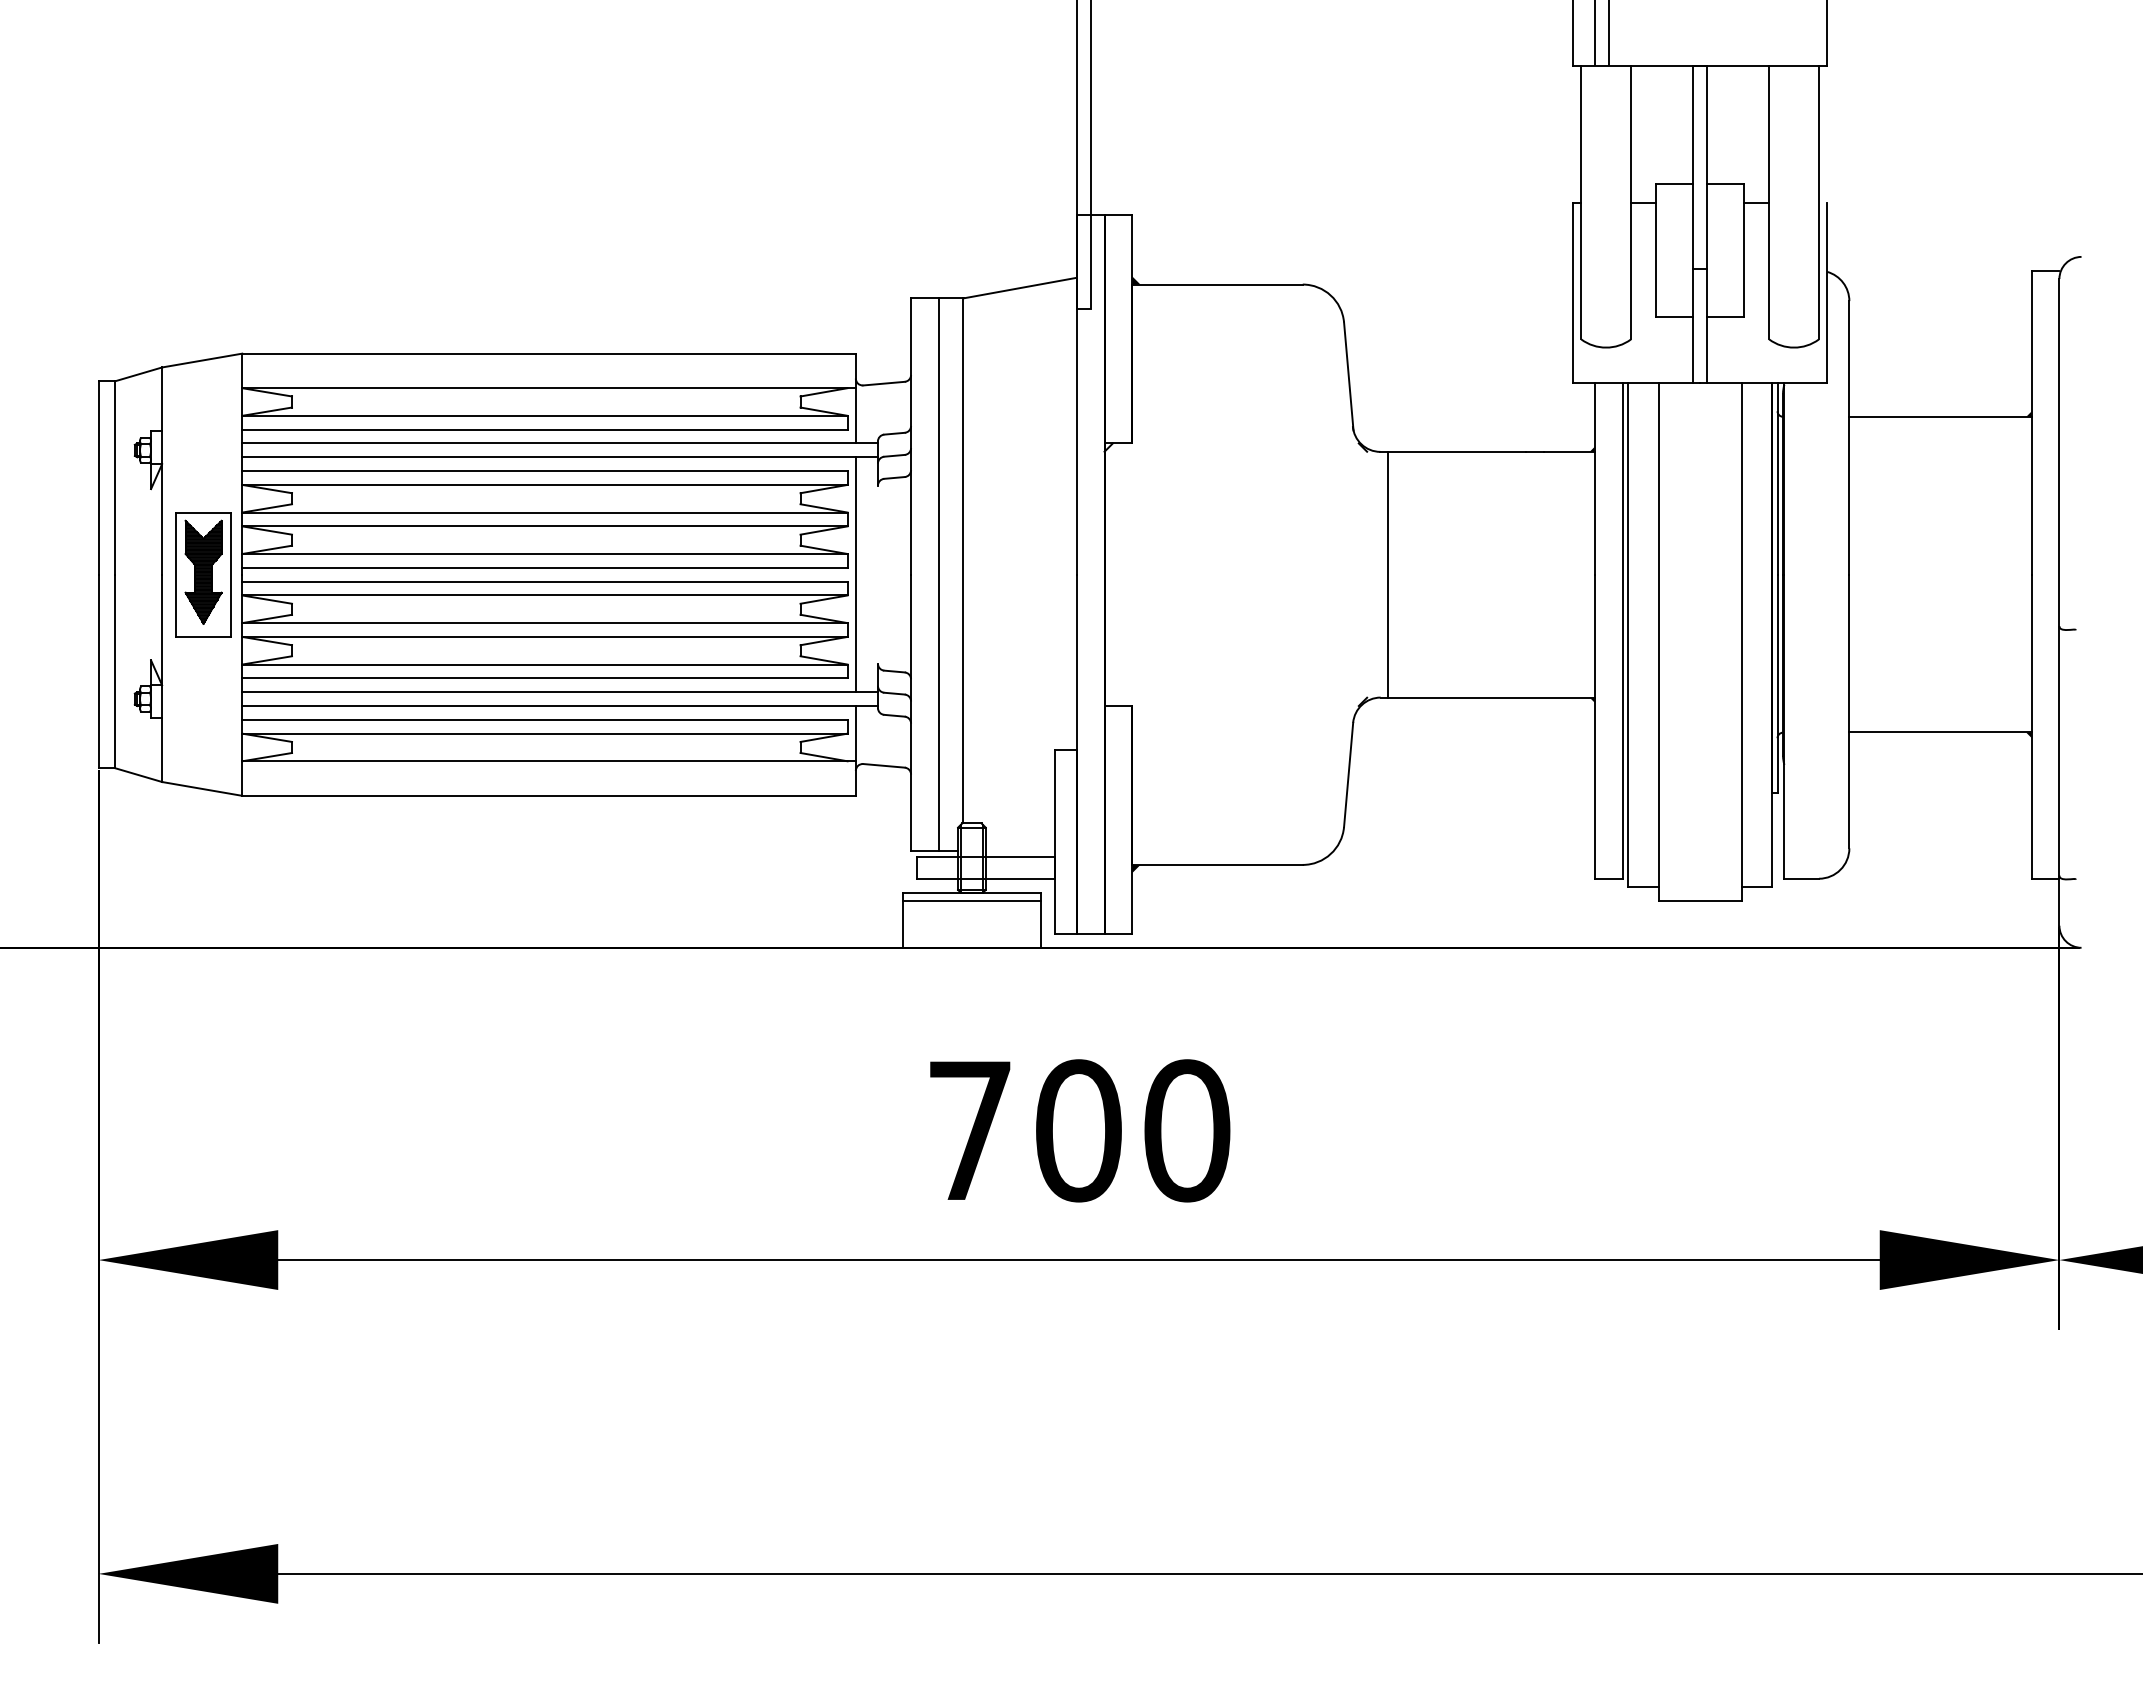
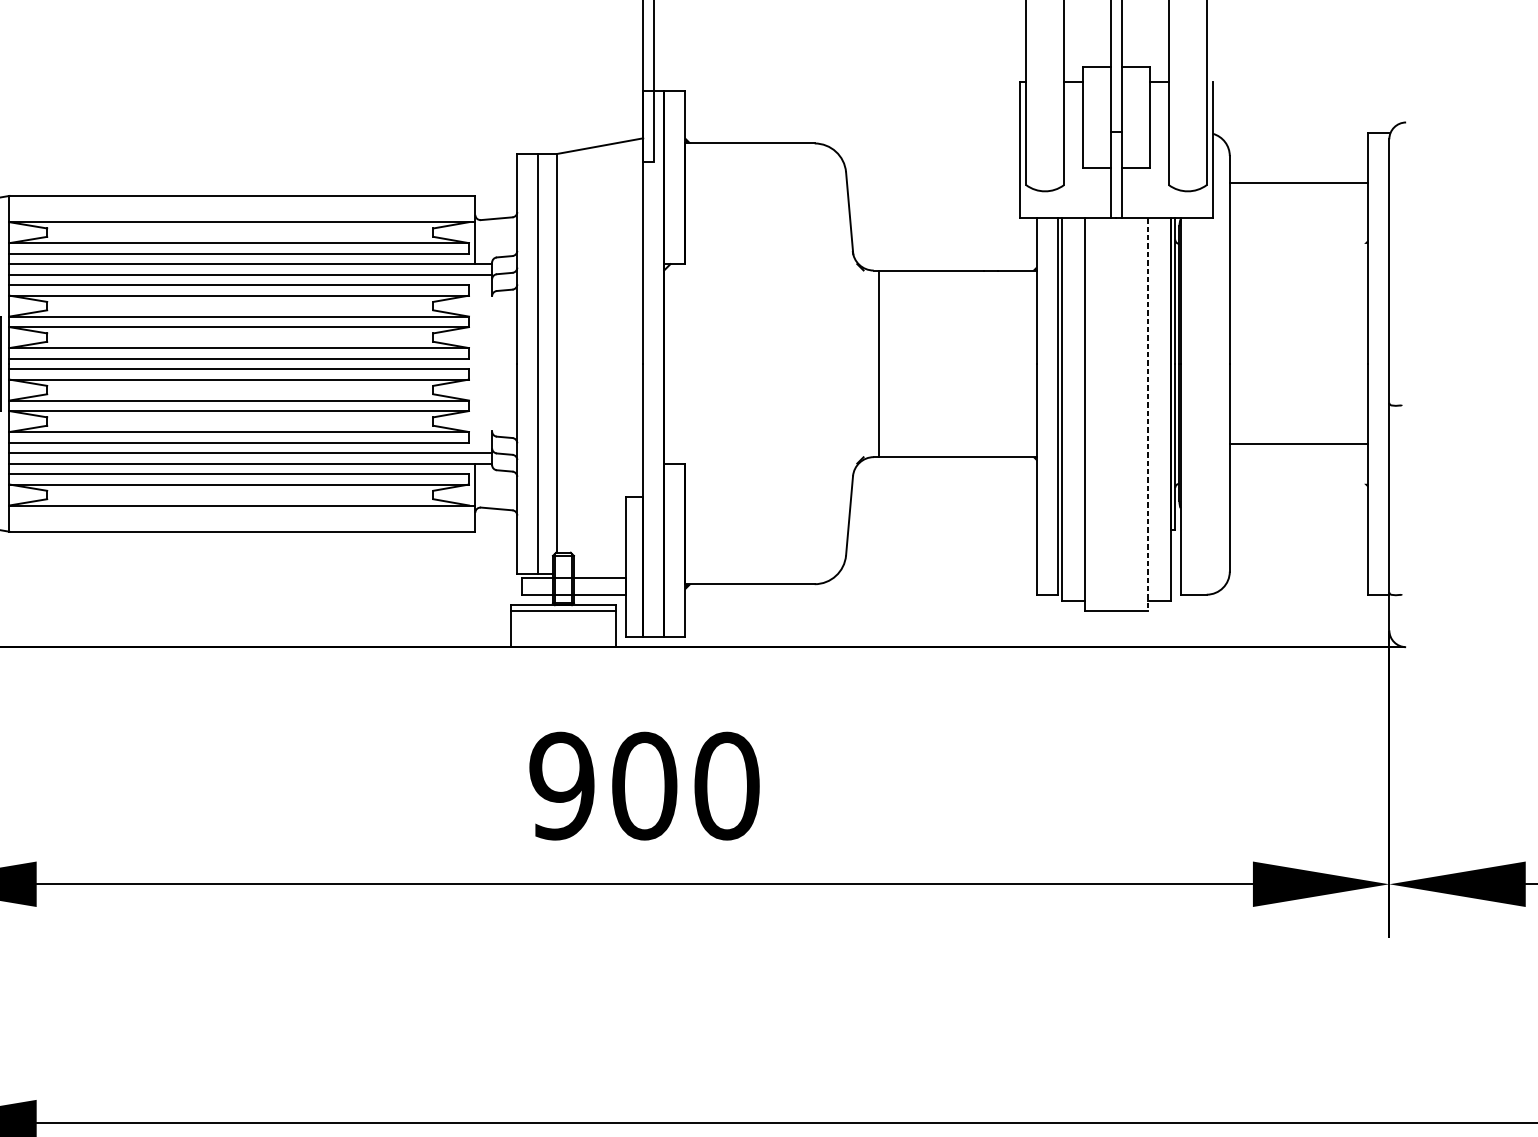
line: (1940, 417) -> (1299, 183), moved
line: (855, 574) -> (475, 363), removed
line: (1741, 642) -> (1147, 415), solid -> dashed
line: (1940, 732) -> (1299, 444), moved
text: (969, 1130) -> (561, 785), 700 -> 900

